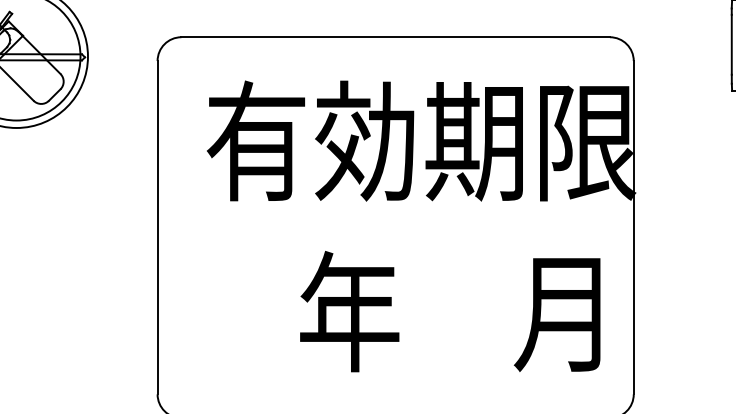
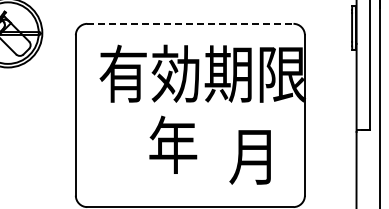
line: (395, 36) -> (190, 23), solid -> dashed
text: (350, 310) -> (173, 144), moved
text: (555, 315) -> (249, 157), moved

